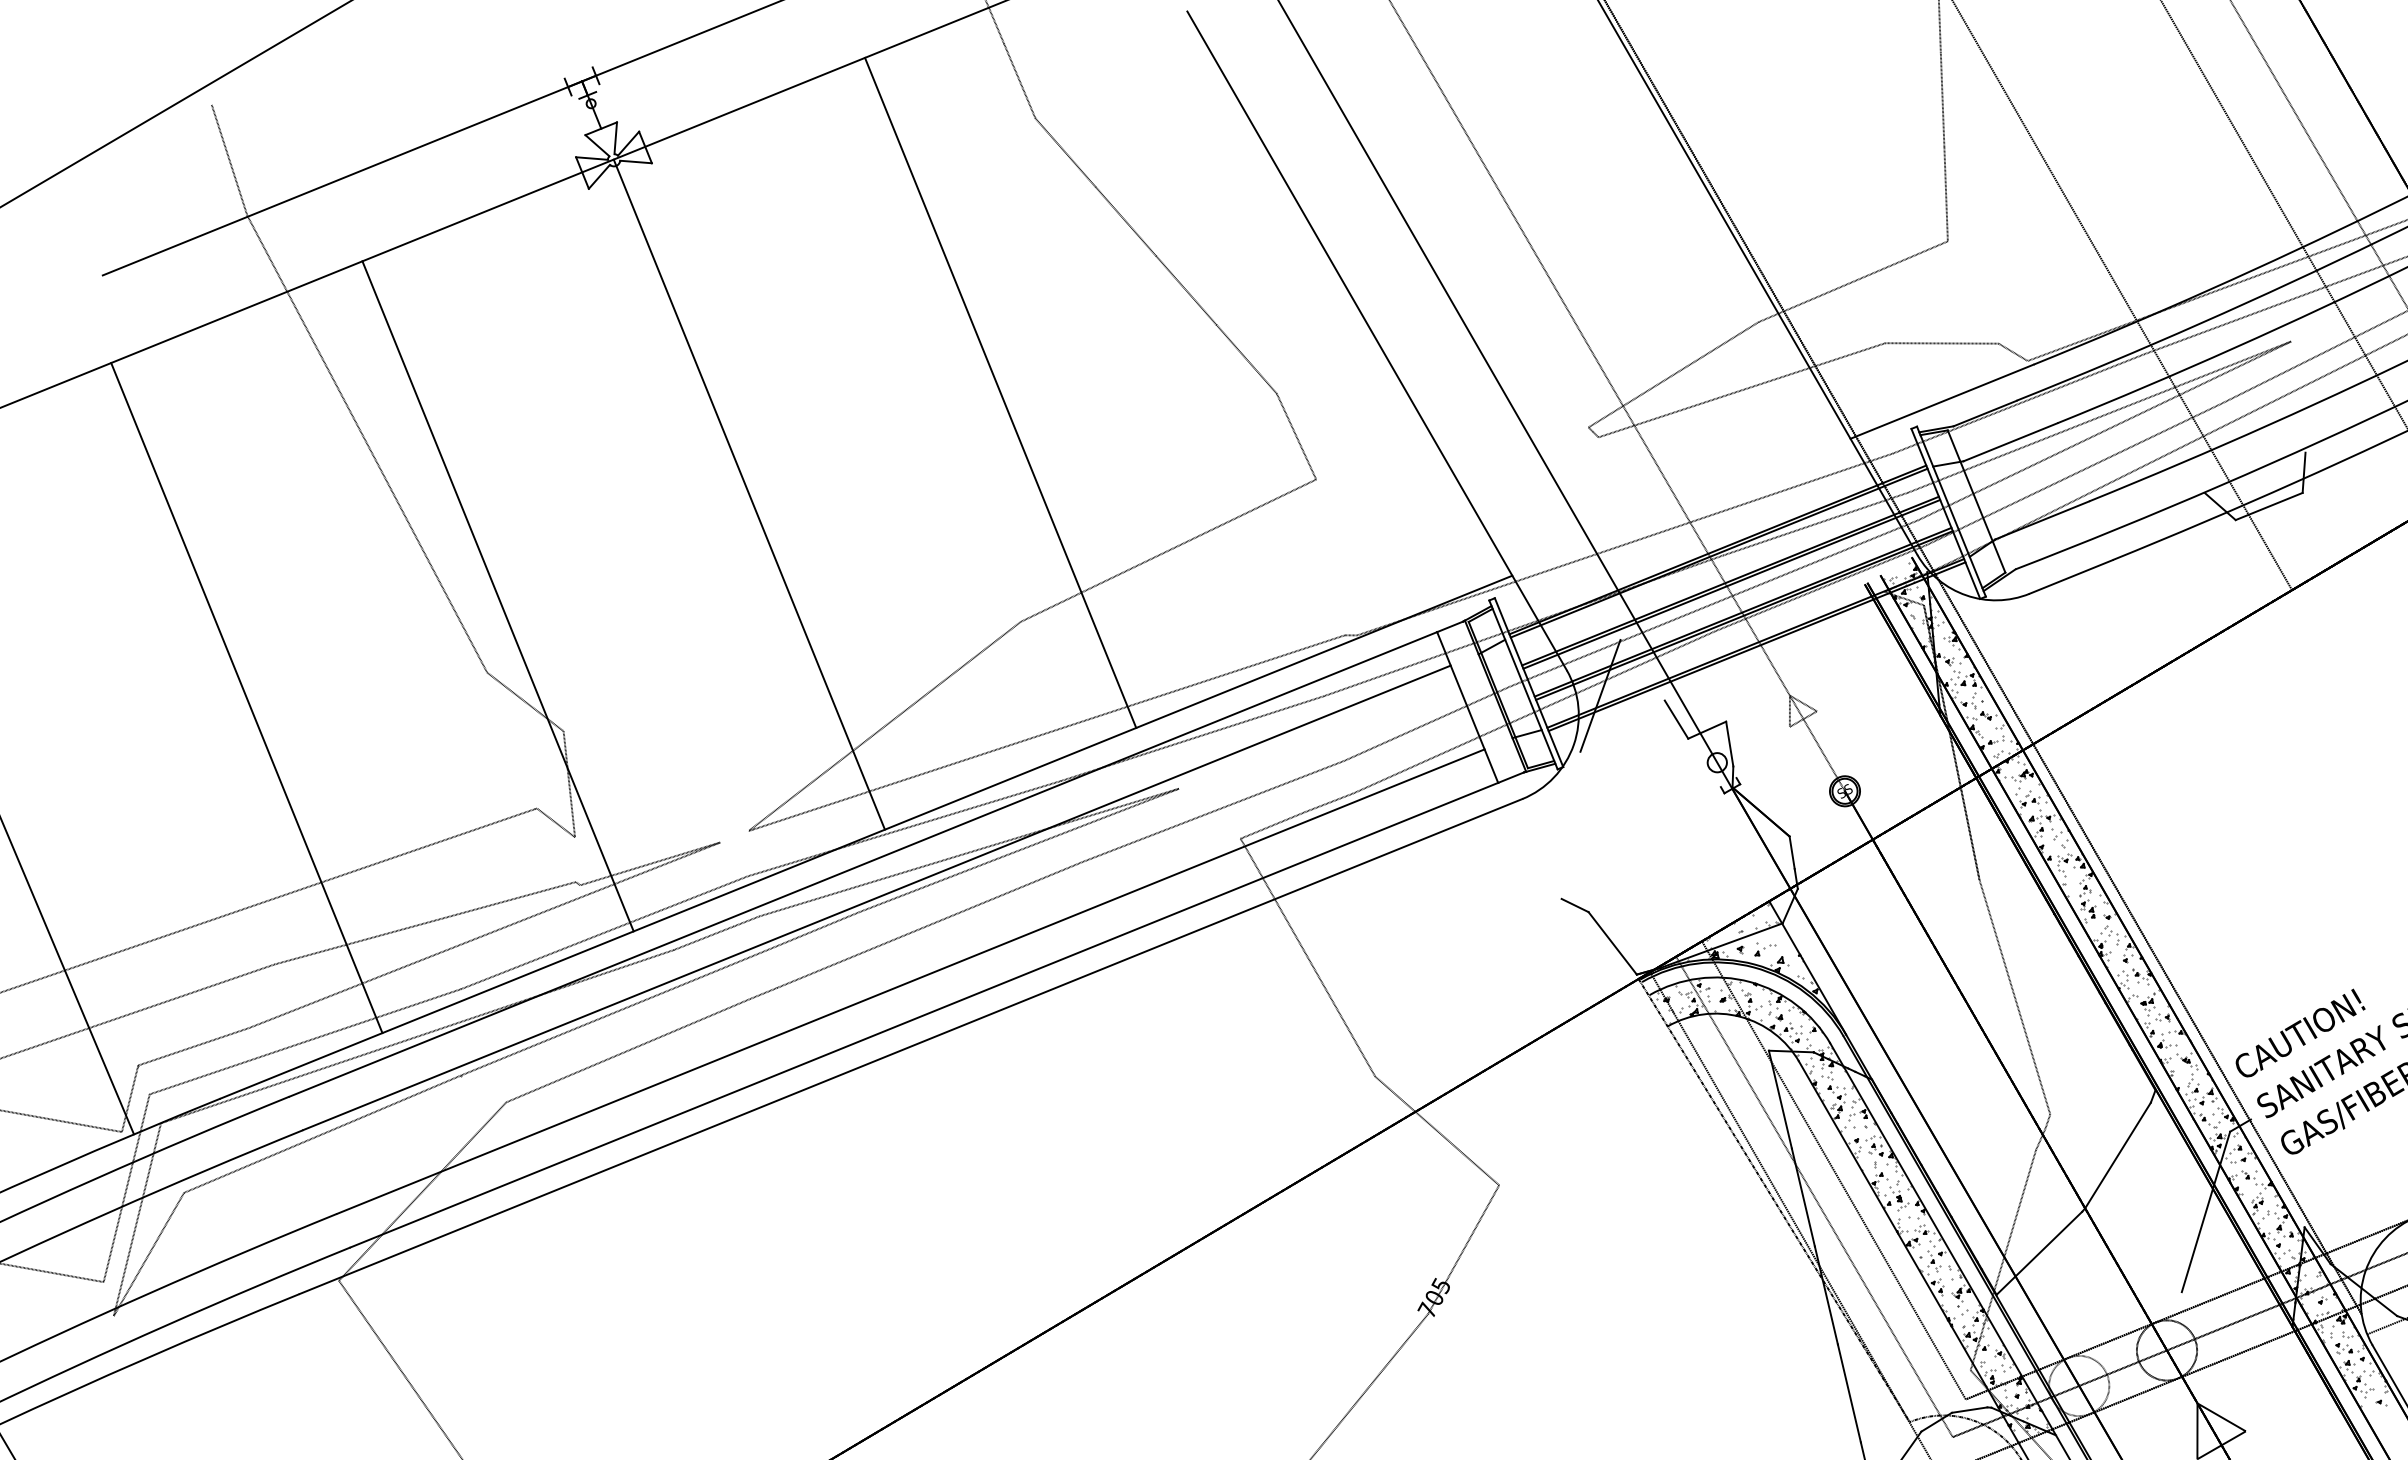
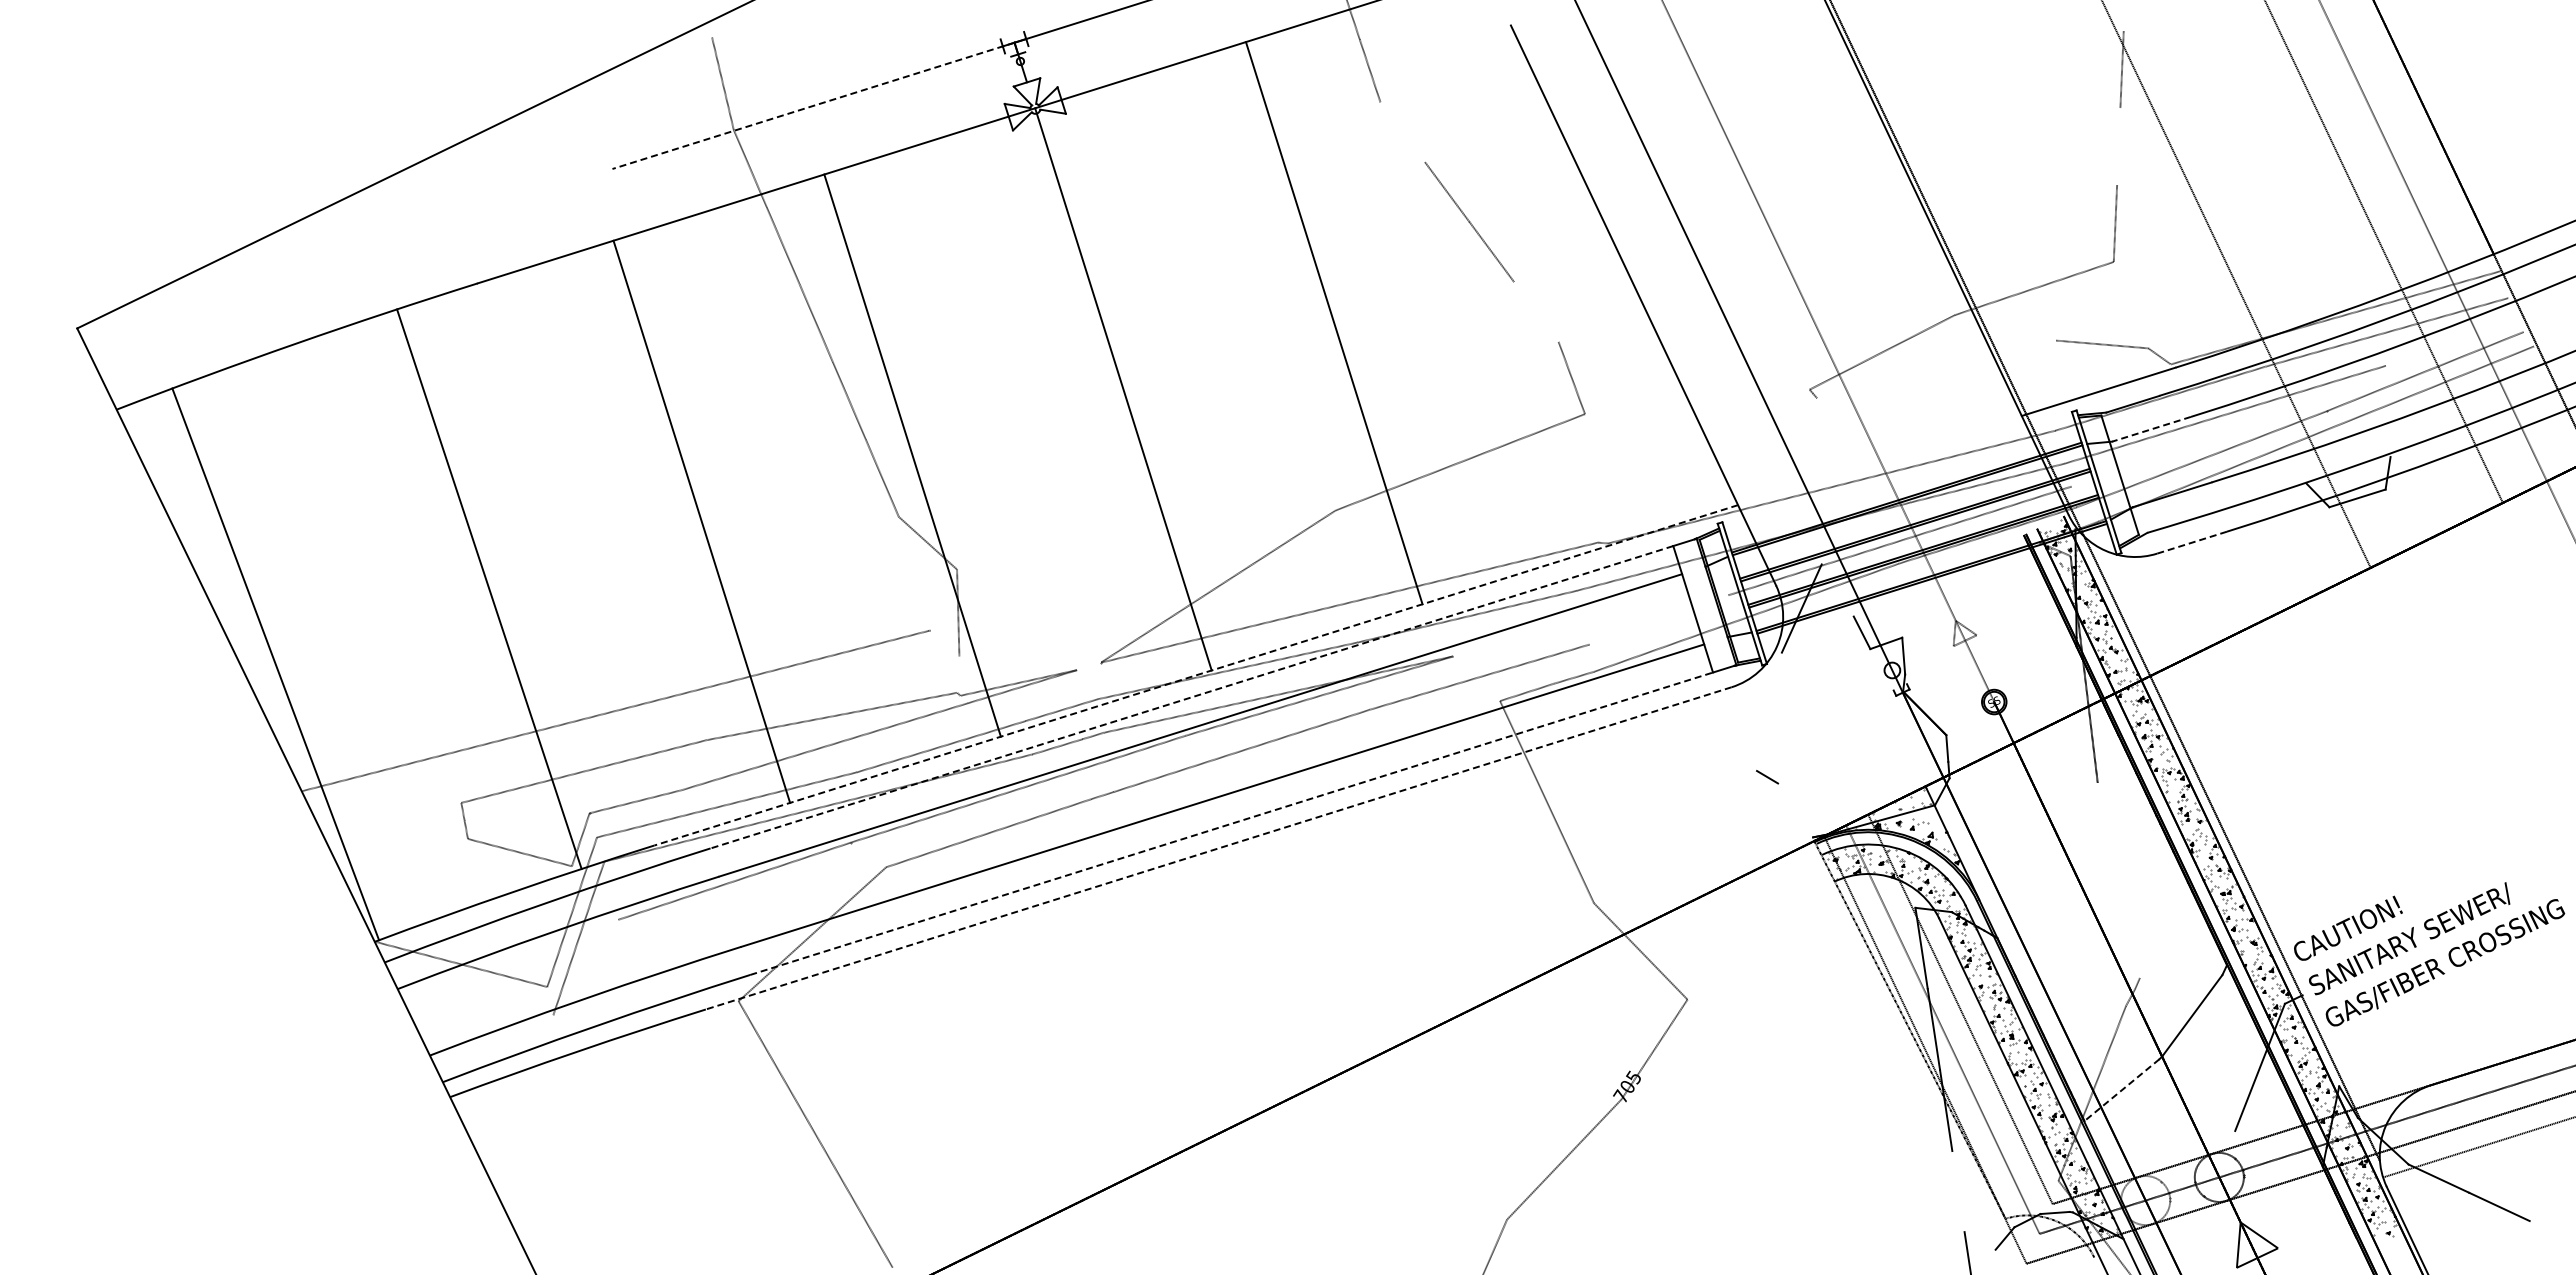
line: (1942, 99) -> (2118, 146), removed
line: (1065, 153) -> (1402, 132), removed
line: (342, 177) -> (813, 105), solid -> dashed
line: (1246, 358) -> (1536, 311), removed
line: (1741, 390) -> (1936, 369), removed
line: (2104, 430) -> (2228, 425), removed
line: (2010, 442) -> (2151, 429), solid -> dashed
line: (2071, 576) -> (2192, 542), solid -> dashed
line: (1426, 723) -> (1658, 619), removed
line: (555, 822) -> (944, 643), removed
line: (866, 837) -> (1196, 675), solid -> dashed
line: (862, 864) -> (1191, 697), solid -> dashed
line: (1612, 943) -> (1795, 810), removed
line: (2014, 997) -> (2118, 880), removed
line: (924, 1014) -> (1231, 823), solid -> dashed
line: (910, 1046) -> (1218, 848), solid -> dashed
line: (2040, 1253) -> (2122, 1090), solid -> dashed
line: (148, 1254) -> (585, 967), removed
line: (1849, 1393) -> (1958, 1191), removed

